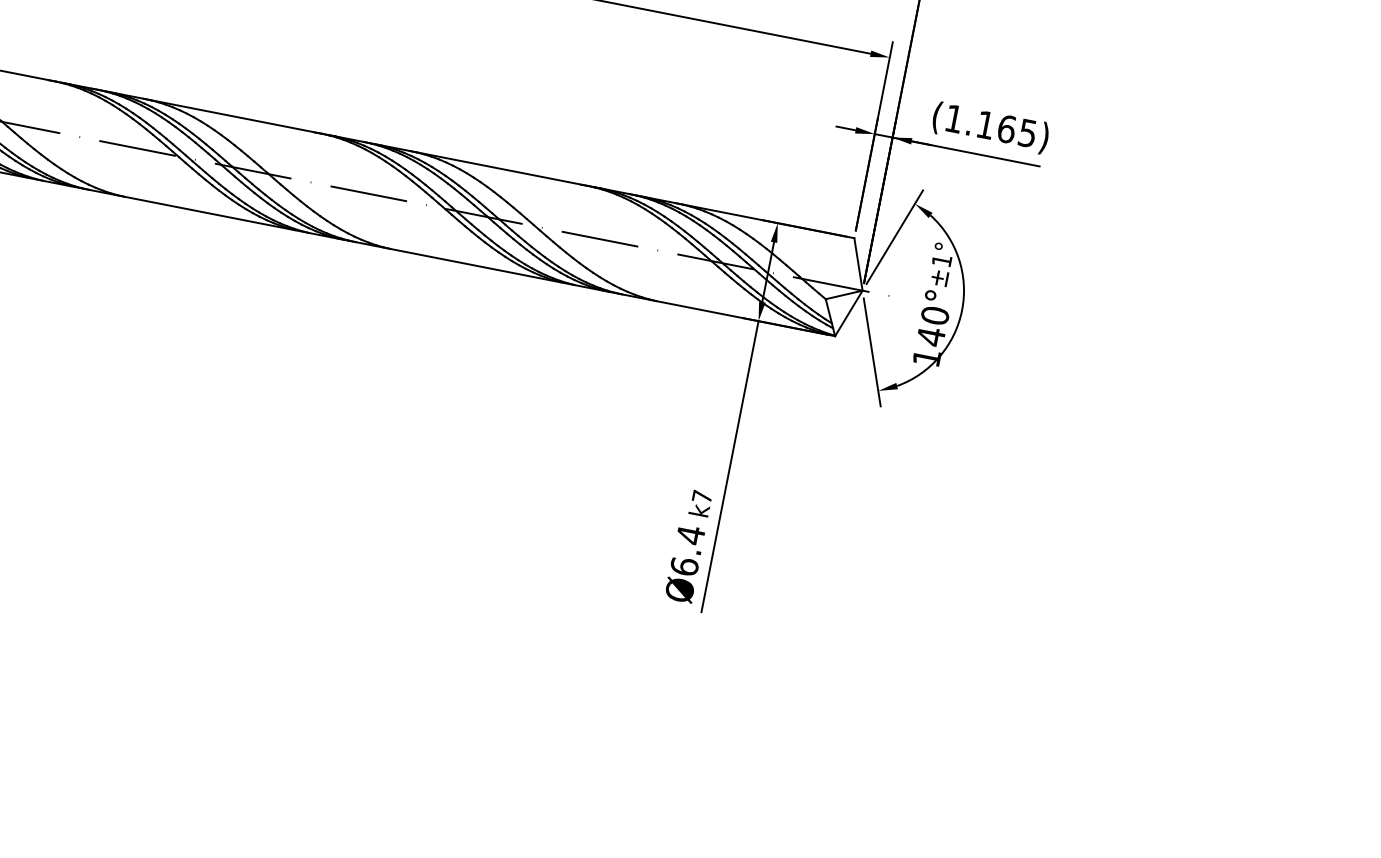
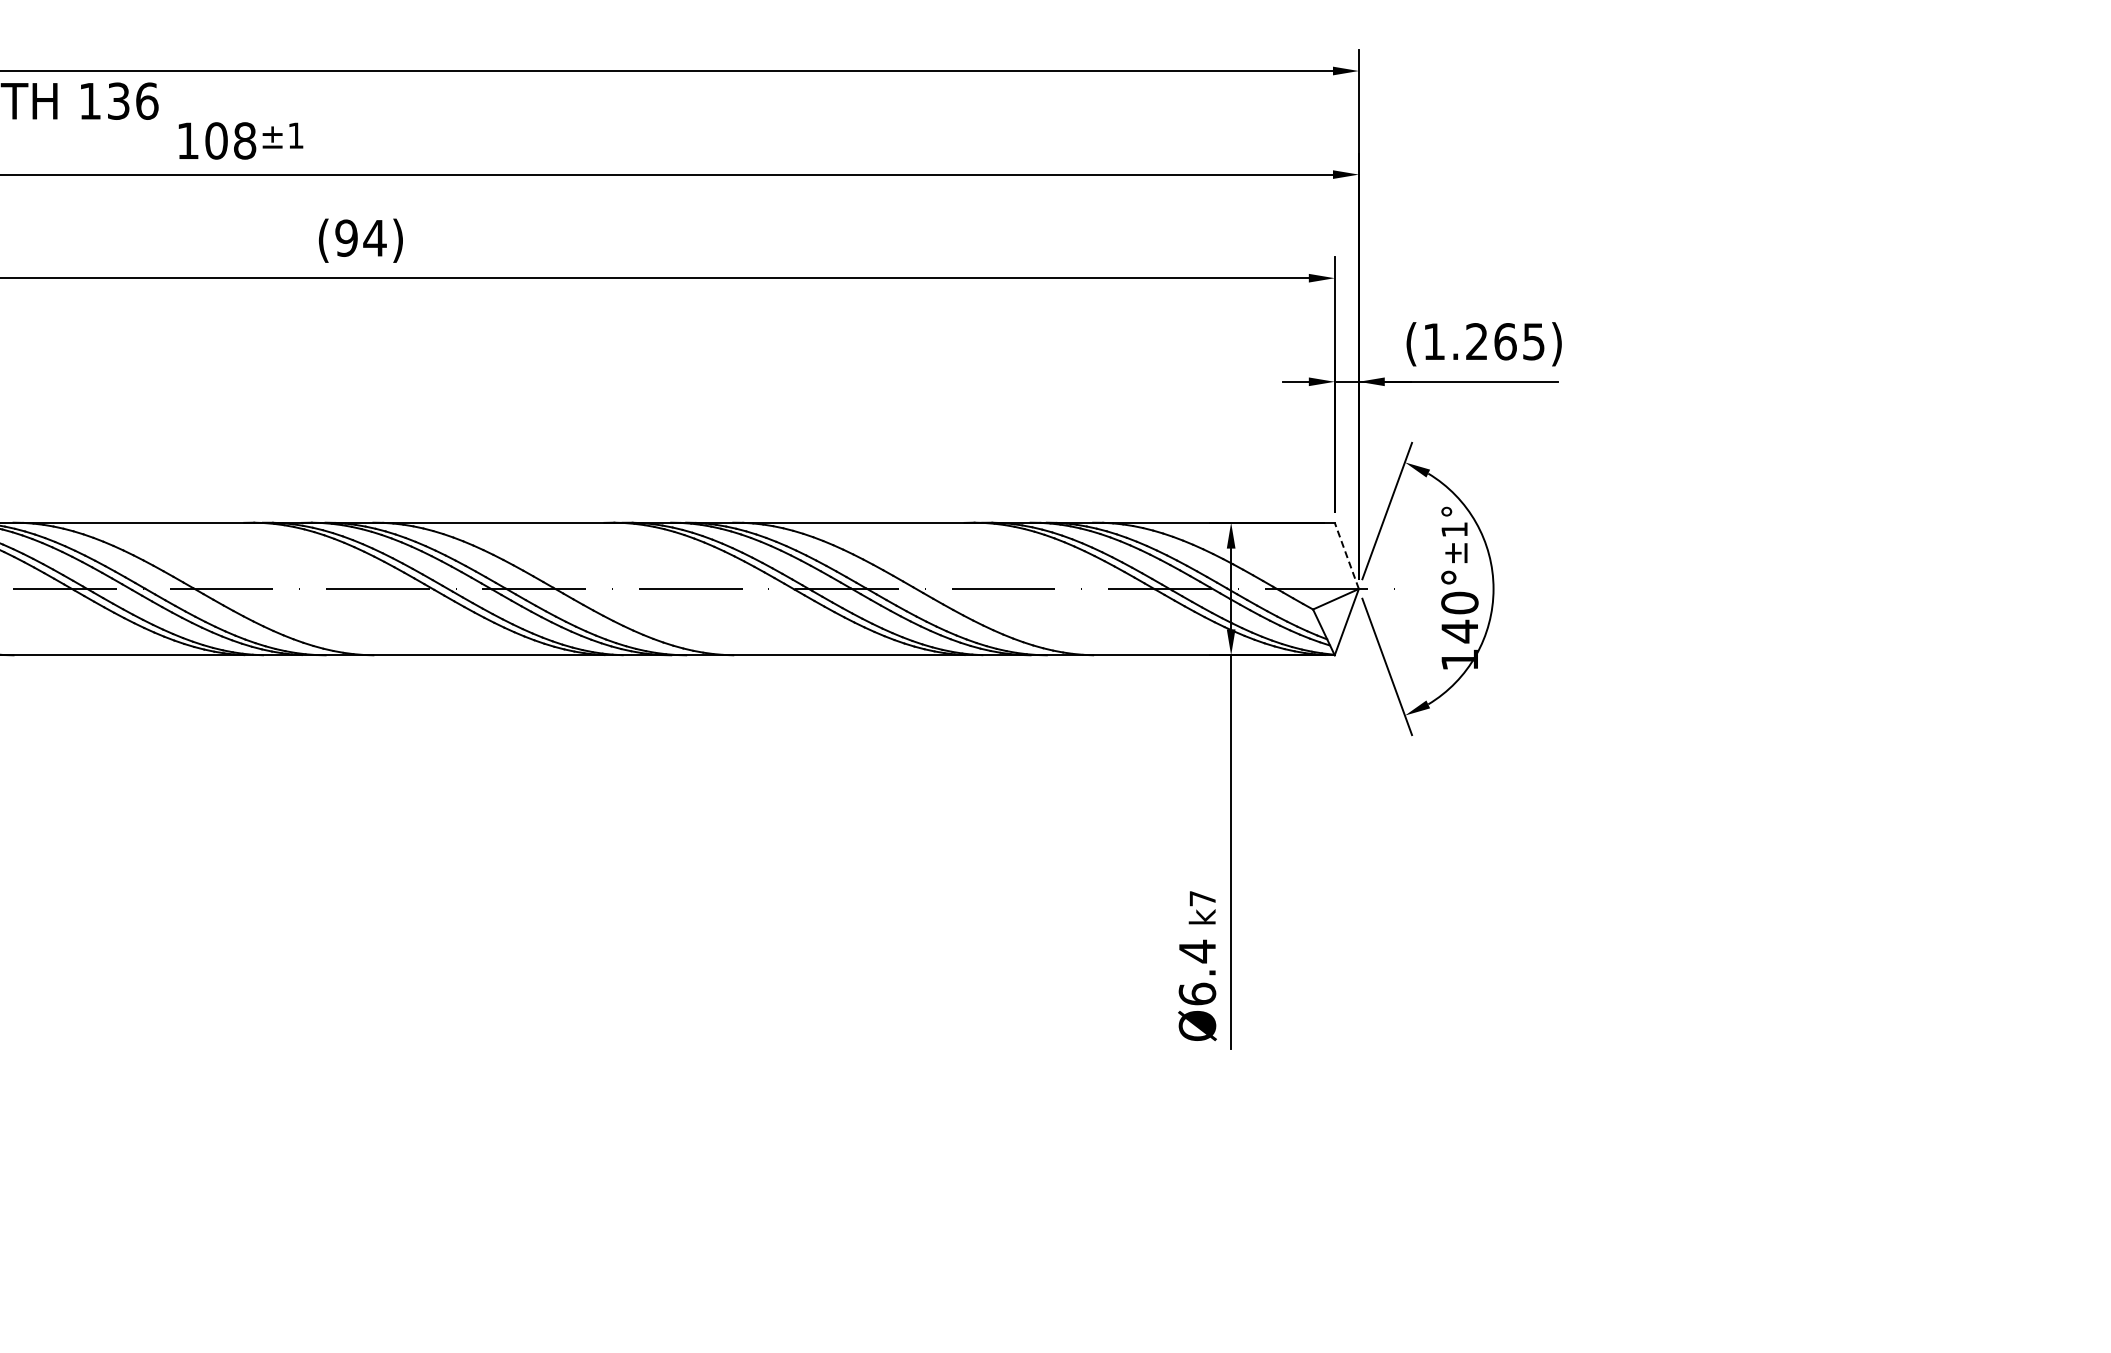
text: (985, 124) -> (1476, 341), (1.165) -> (1.265)
line: (858, 264) -> (1346, 555), solid -> dashed

